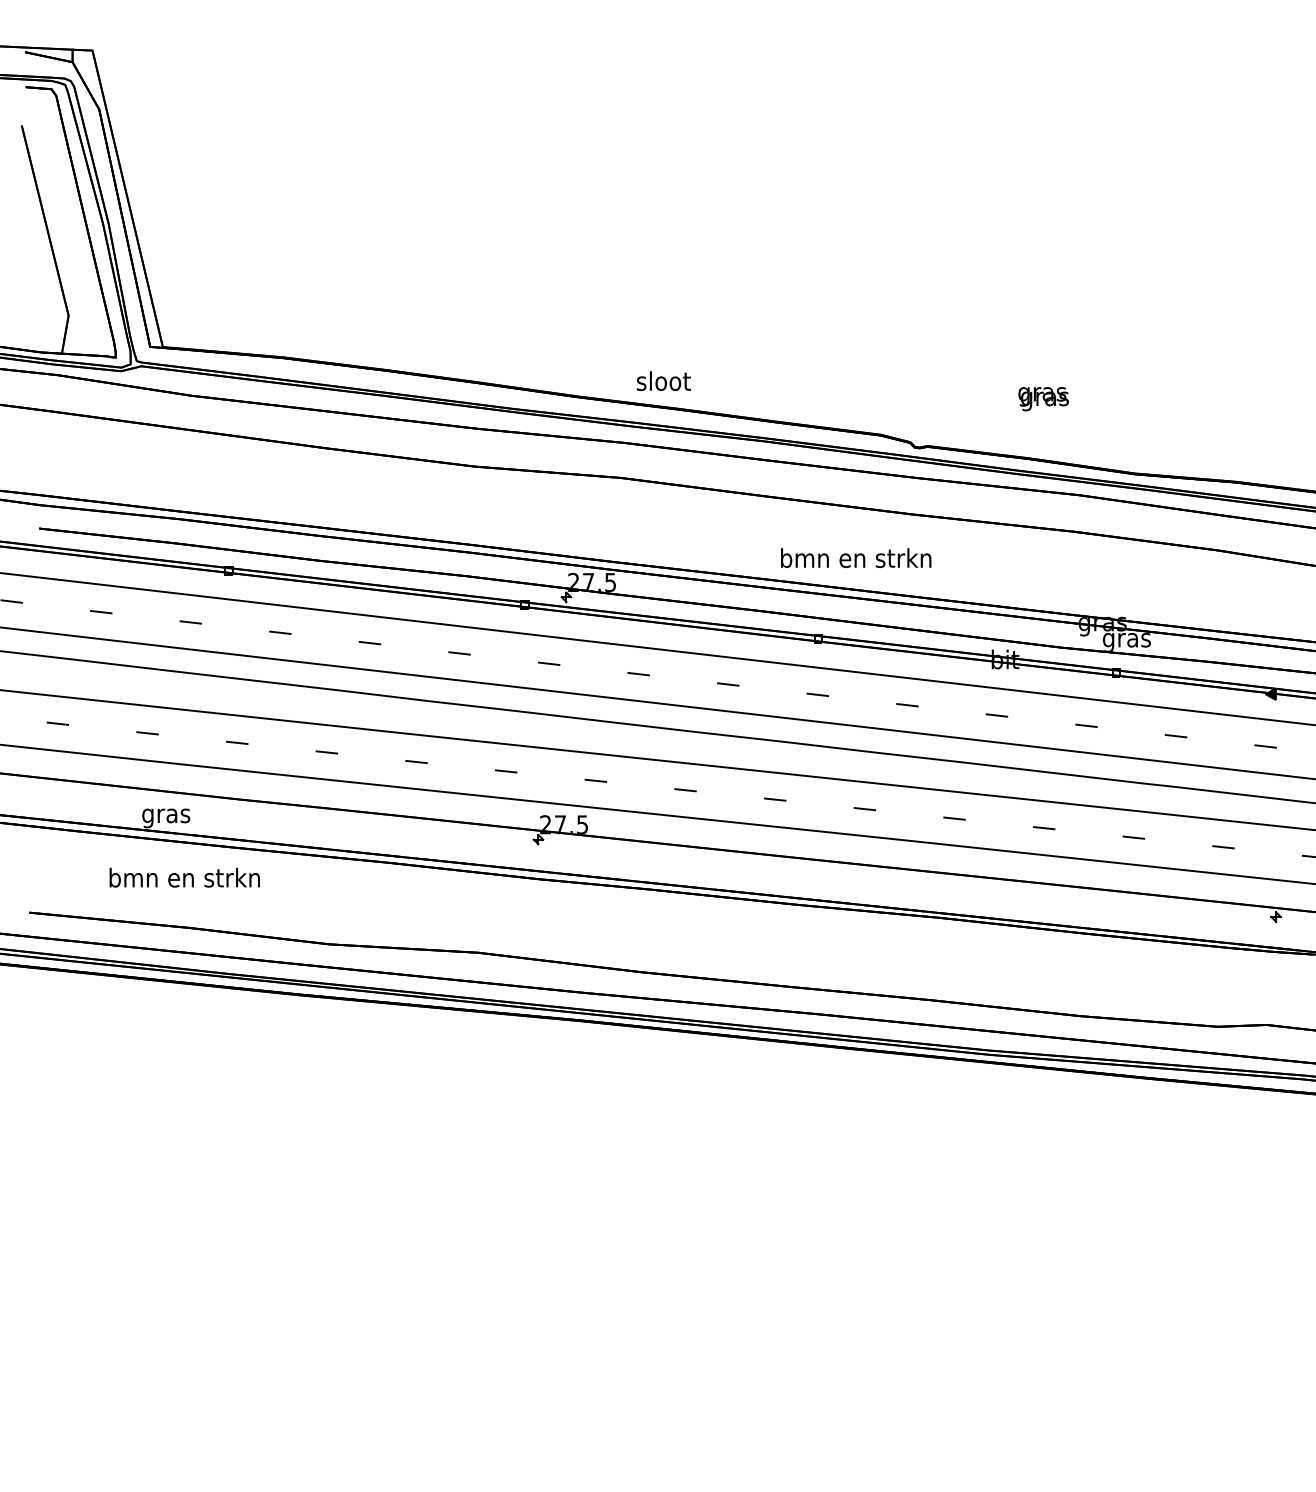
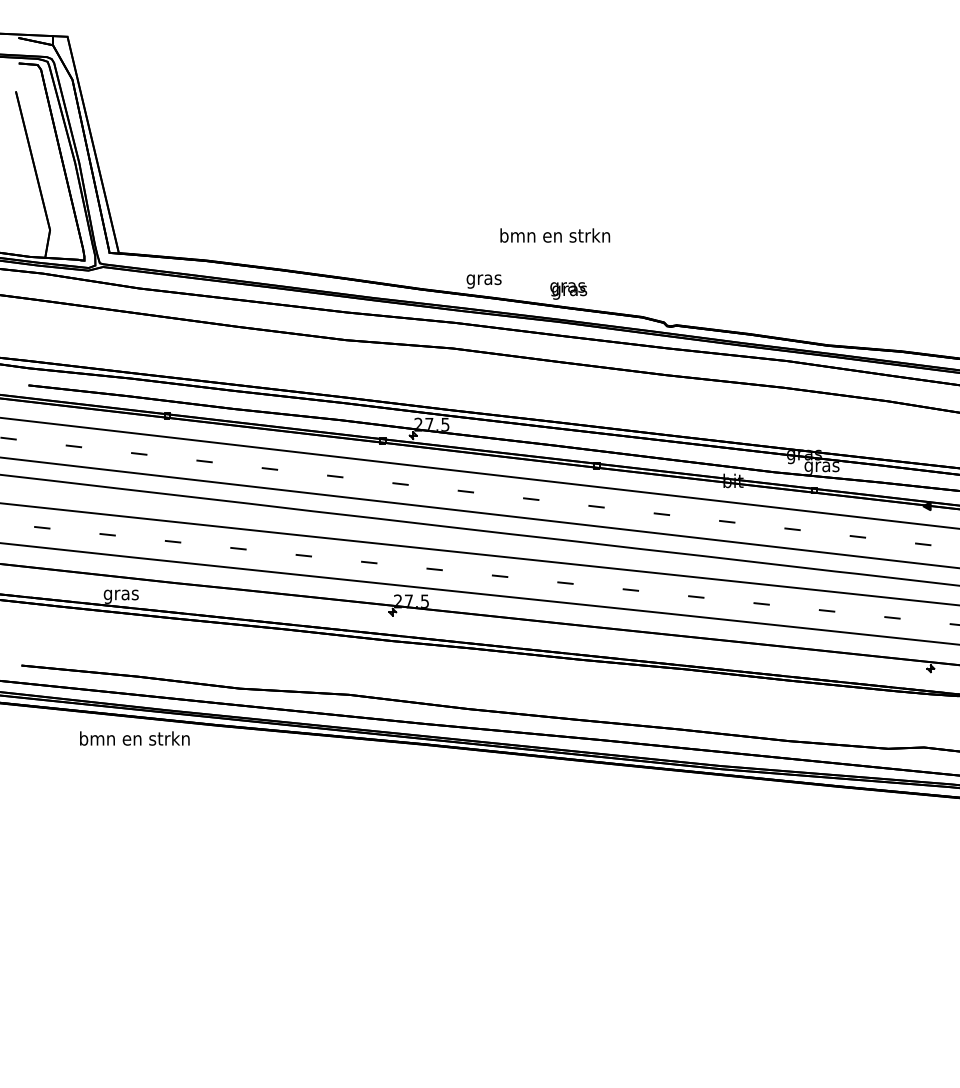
text: (663, 383) -> (484, 279), sloot -> gras
text: (1043, 399) -> (568, 291), moved
text: (856, 557) -> (555, 235), moved
text: (184, 877) -> (134, 738), moved

